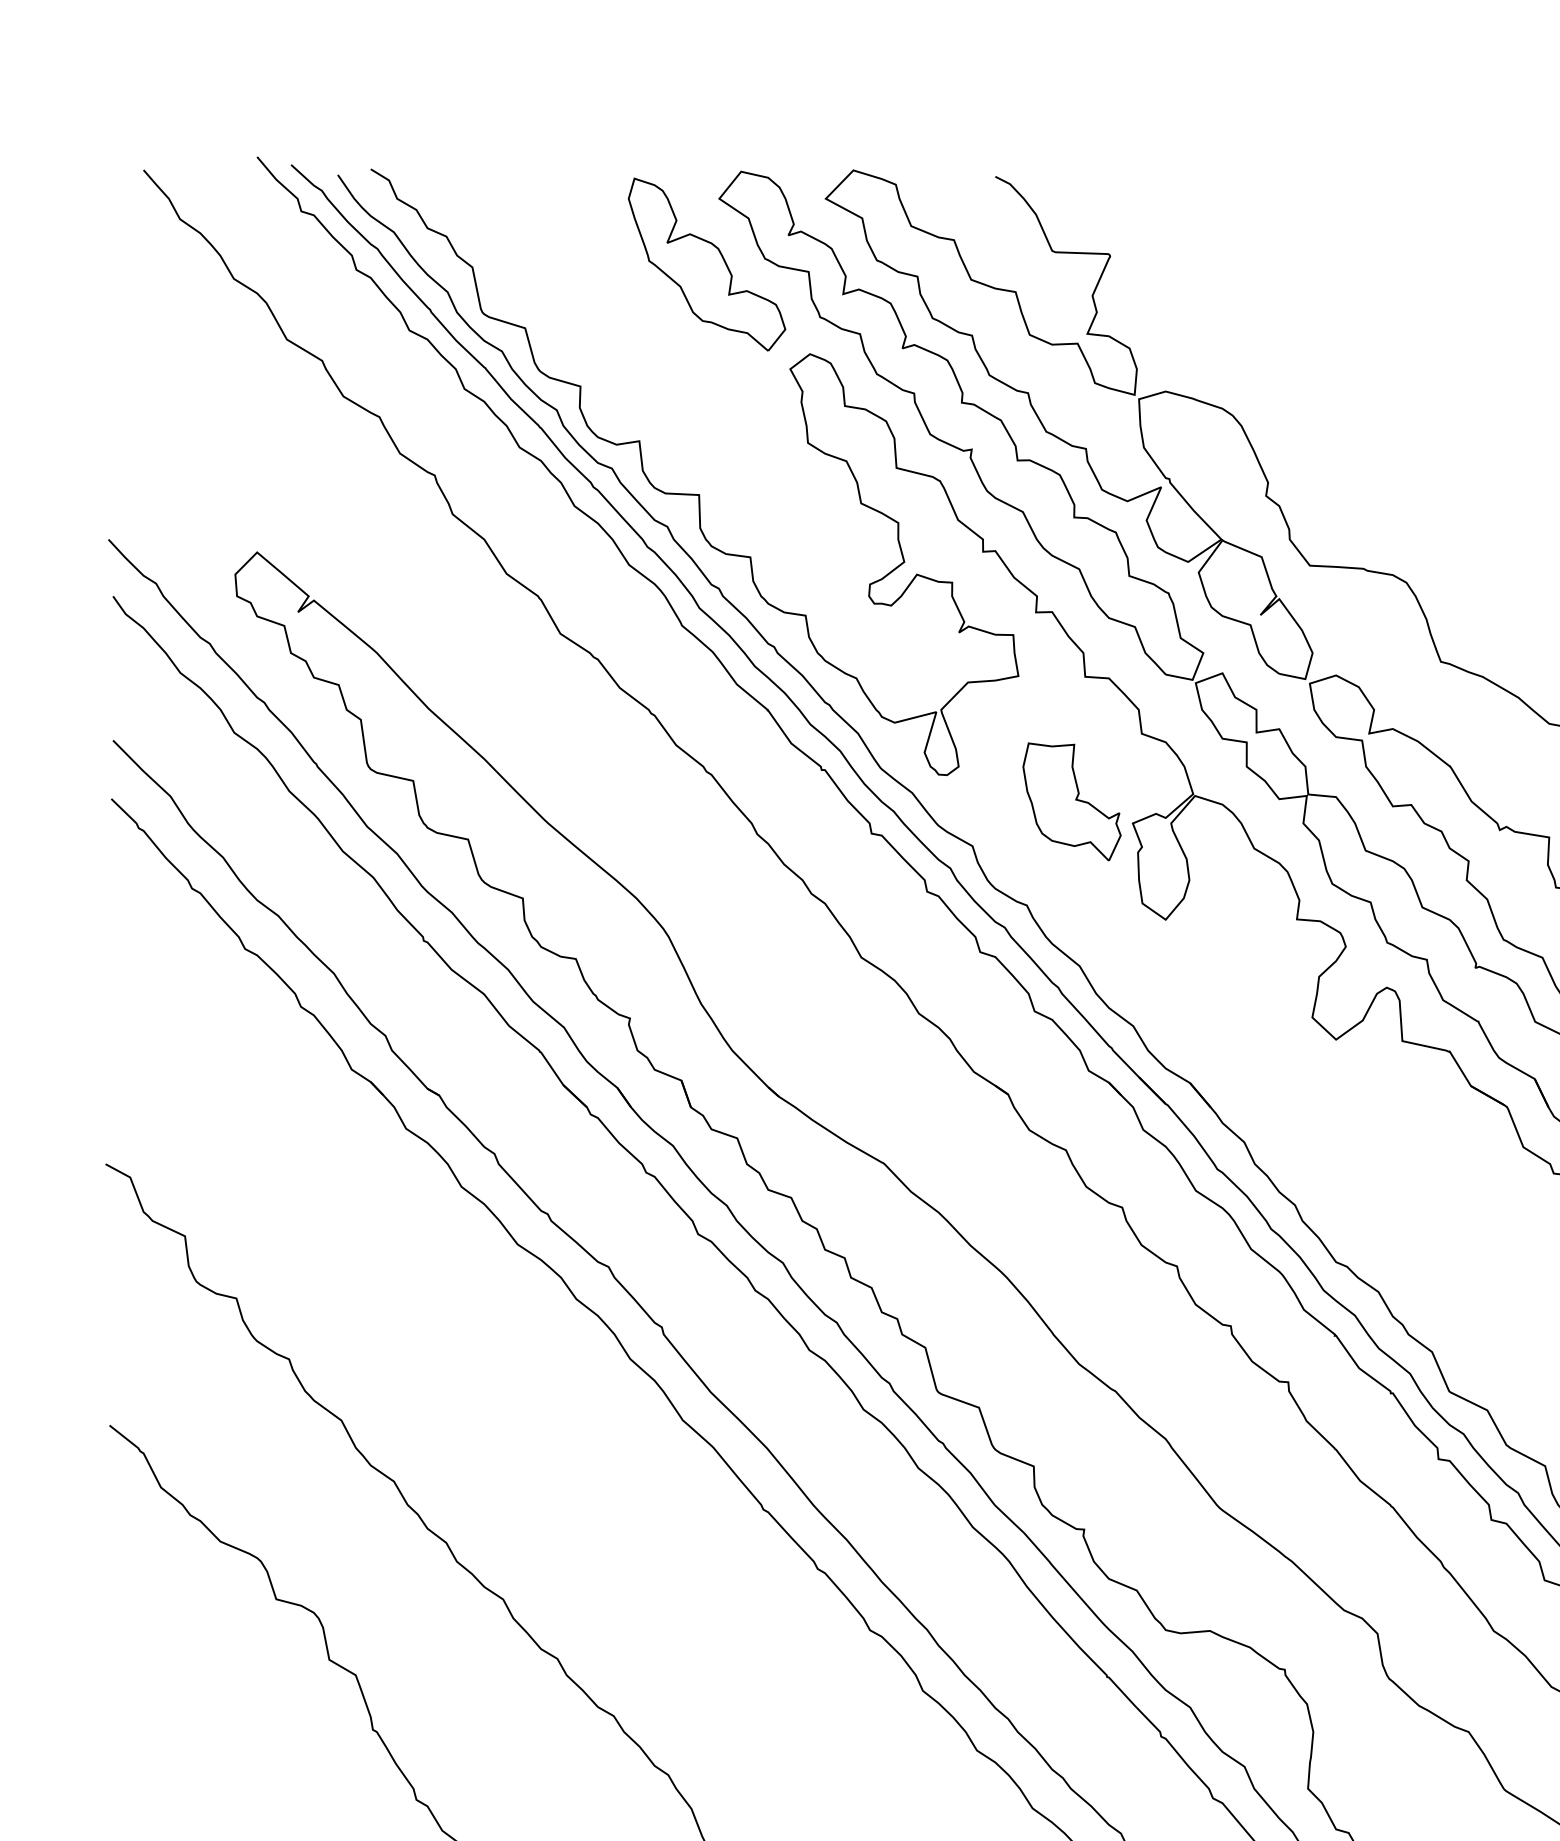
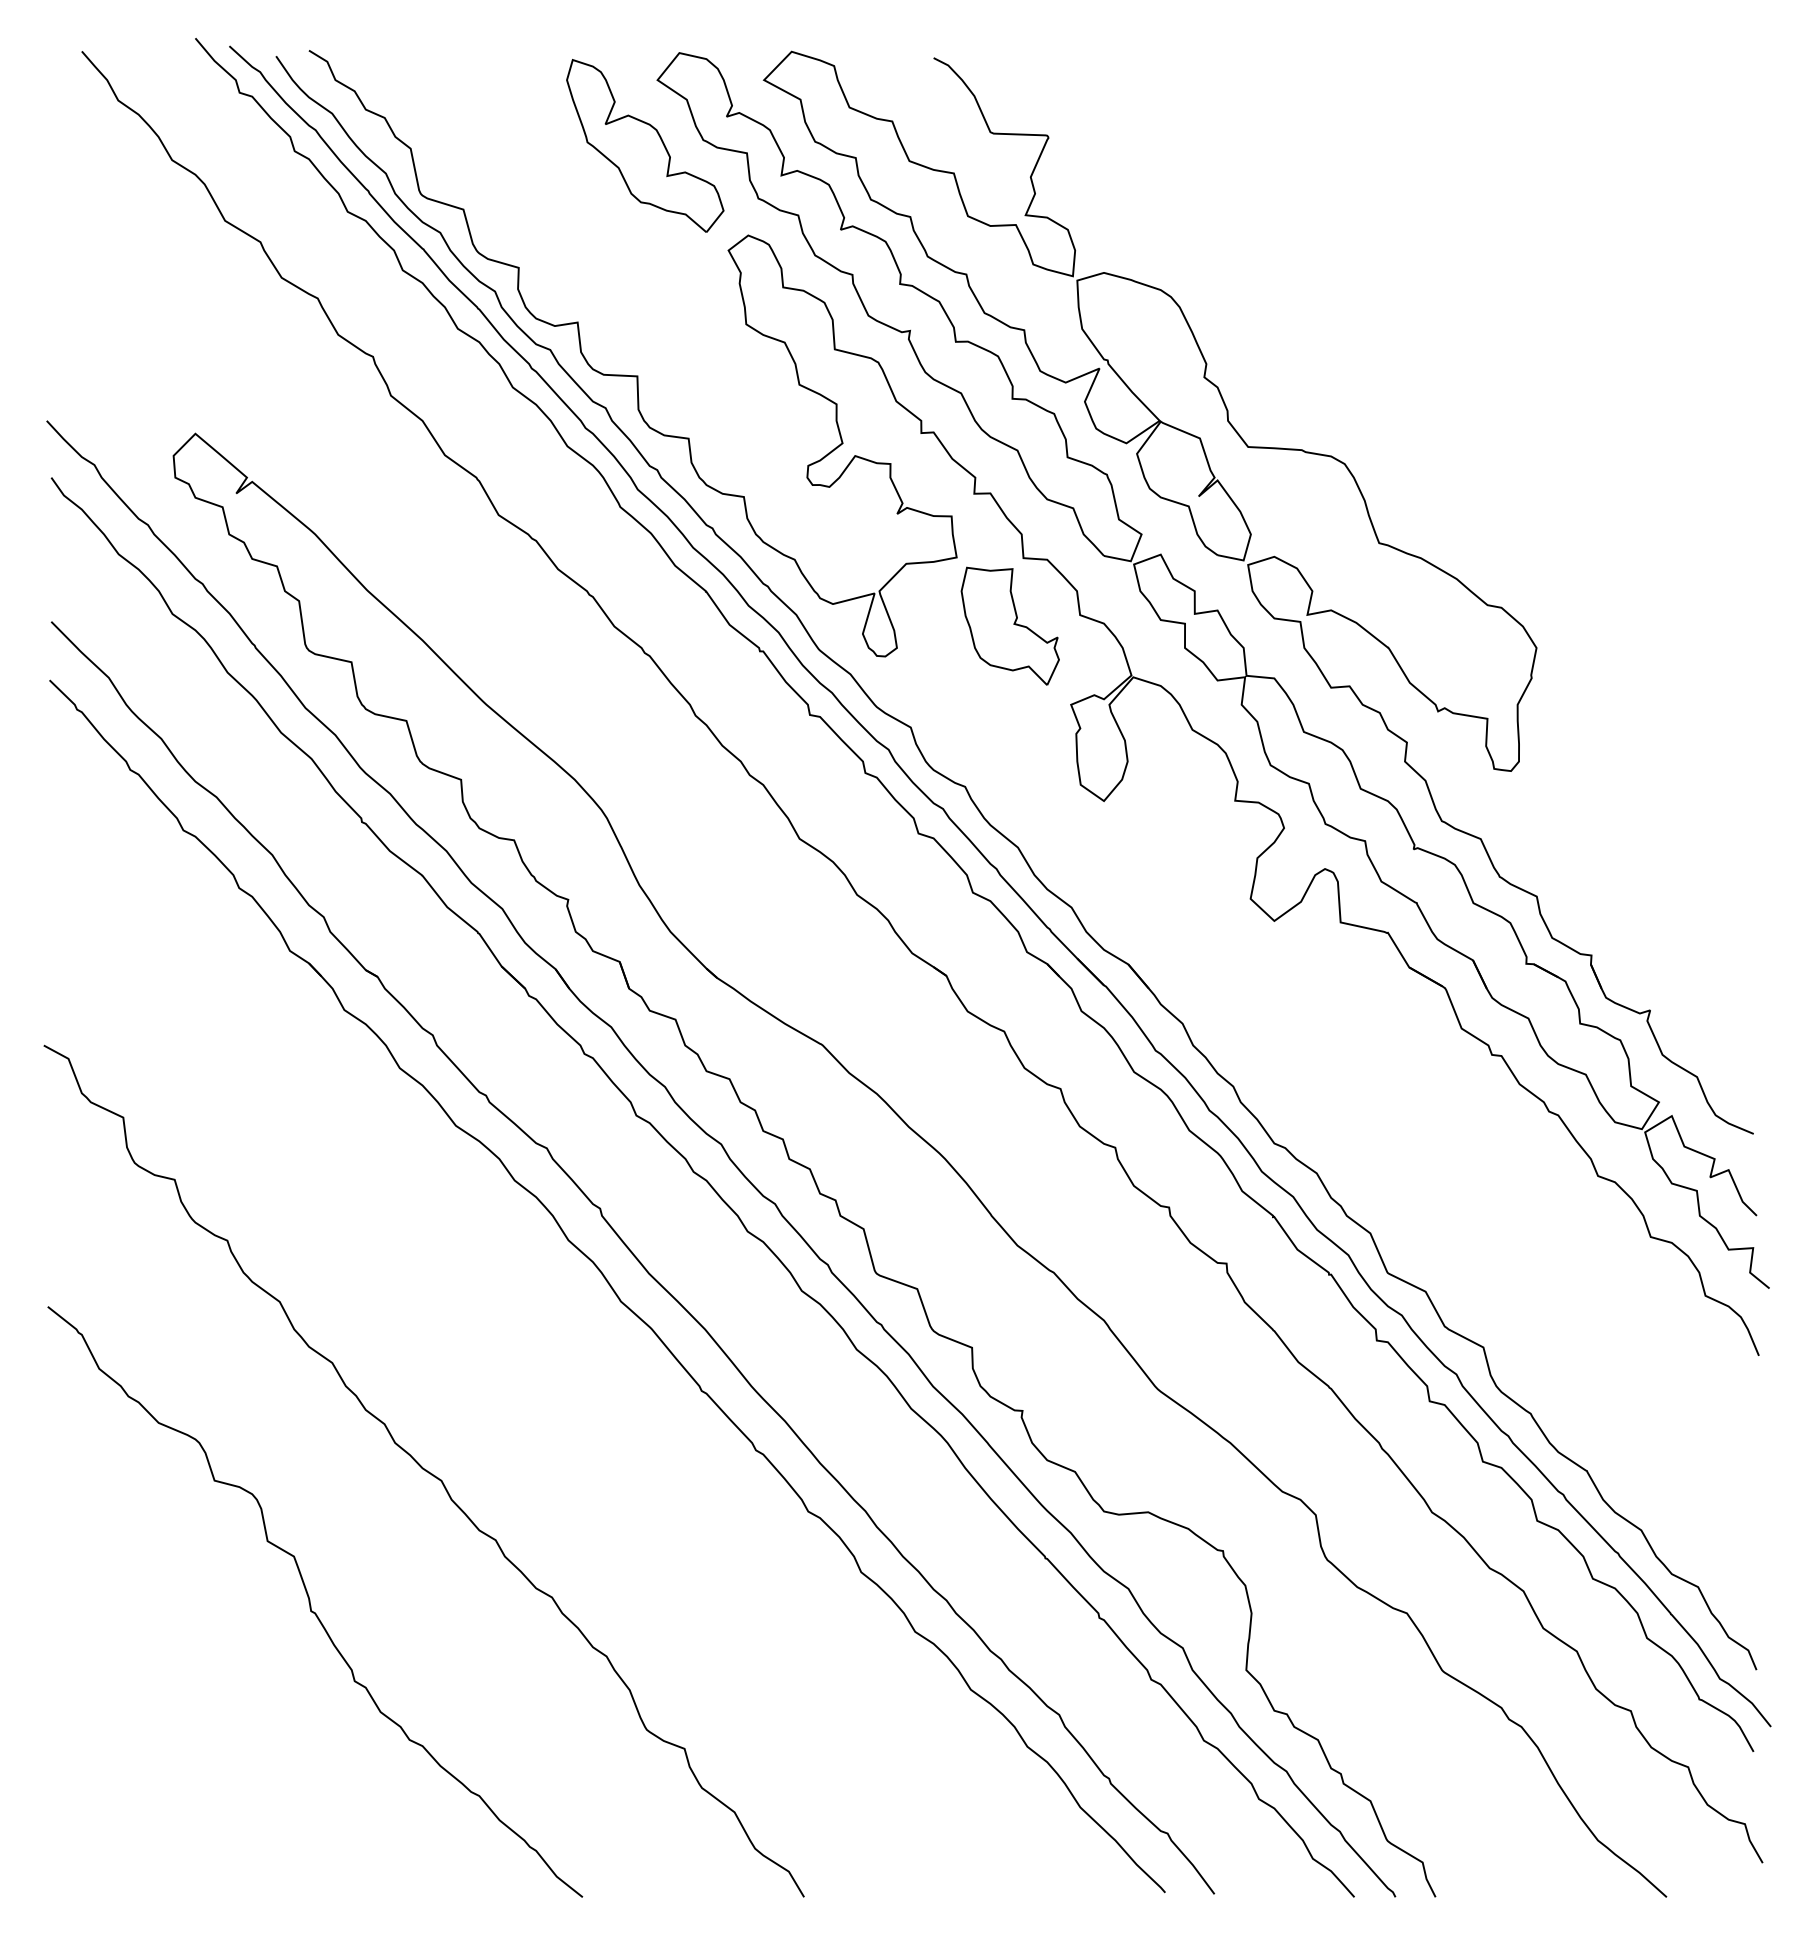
part: (1071, 801) -> (1009, 625), moved

